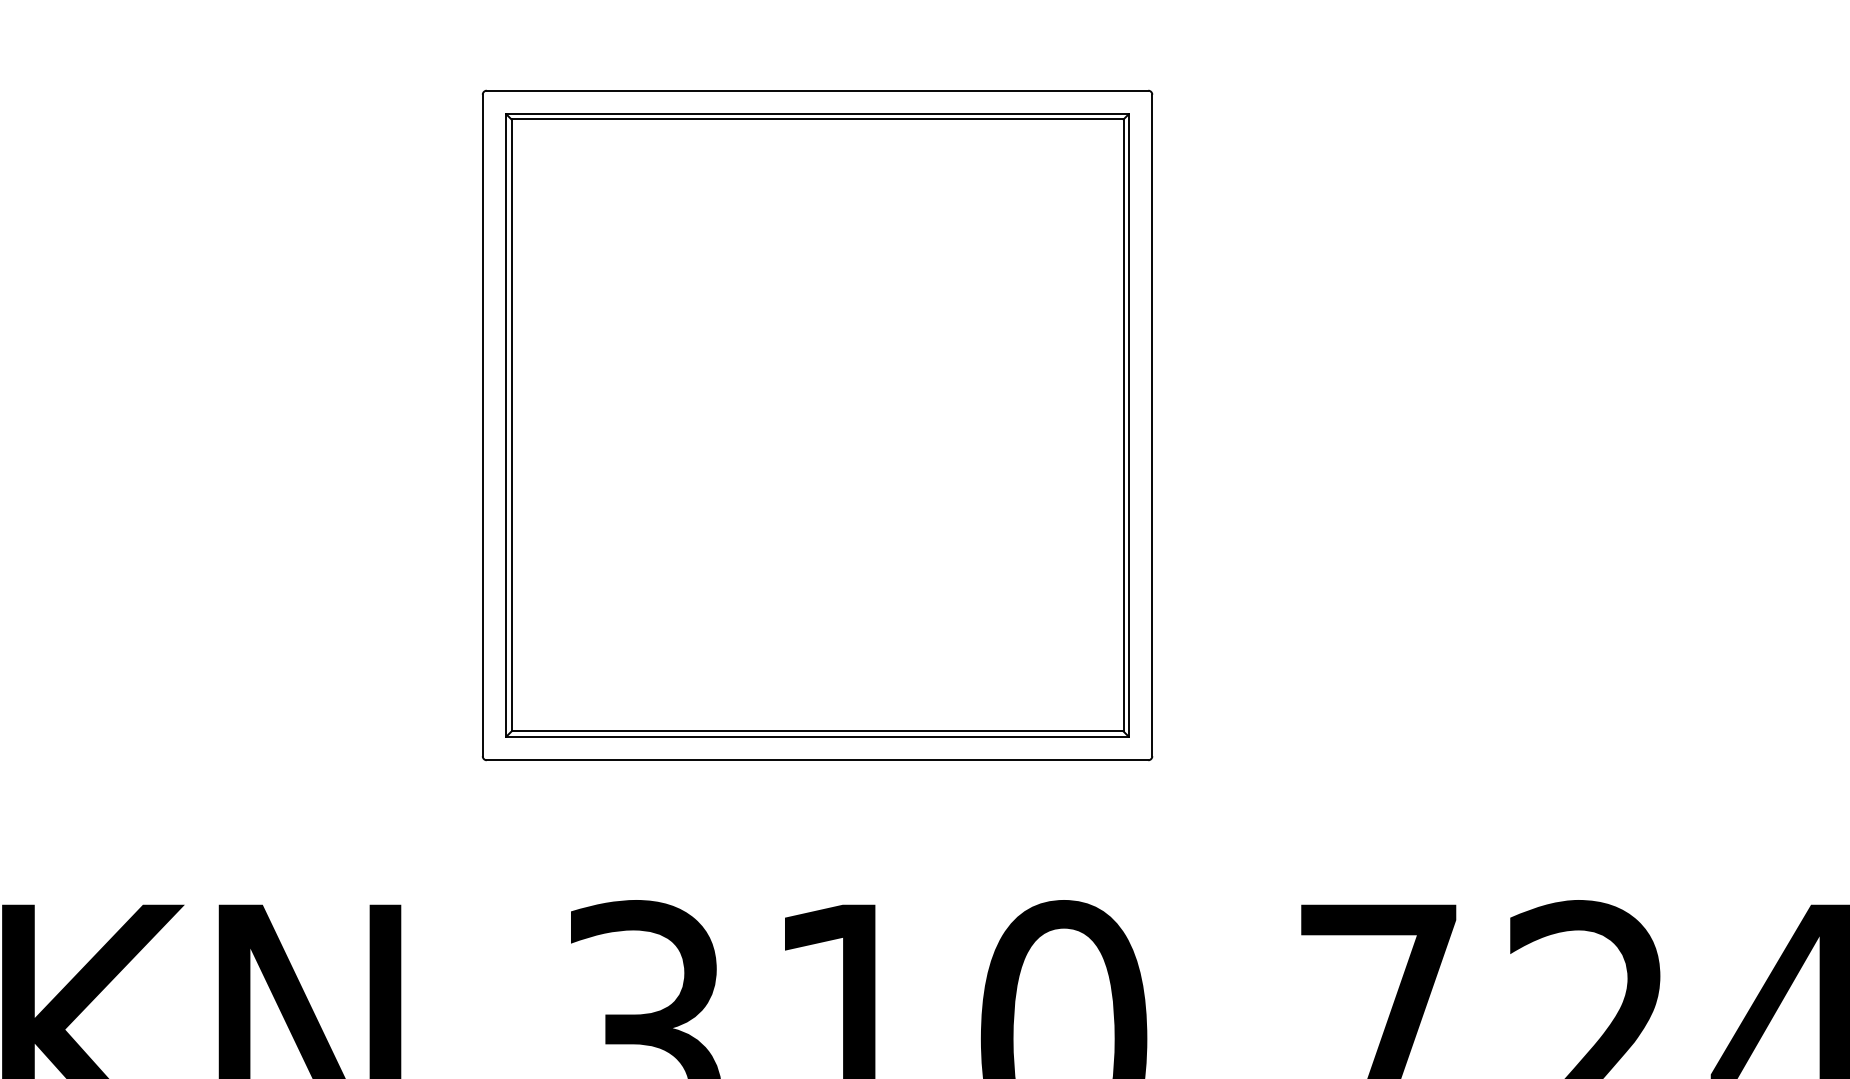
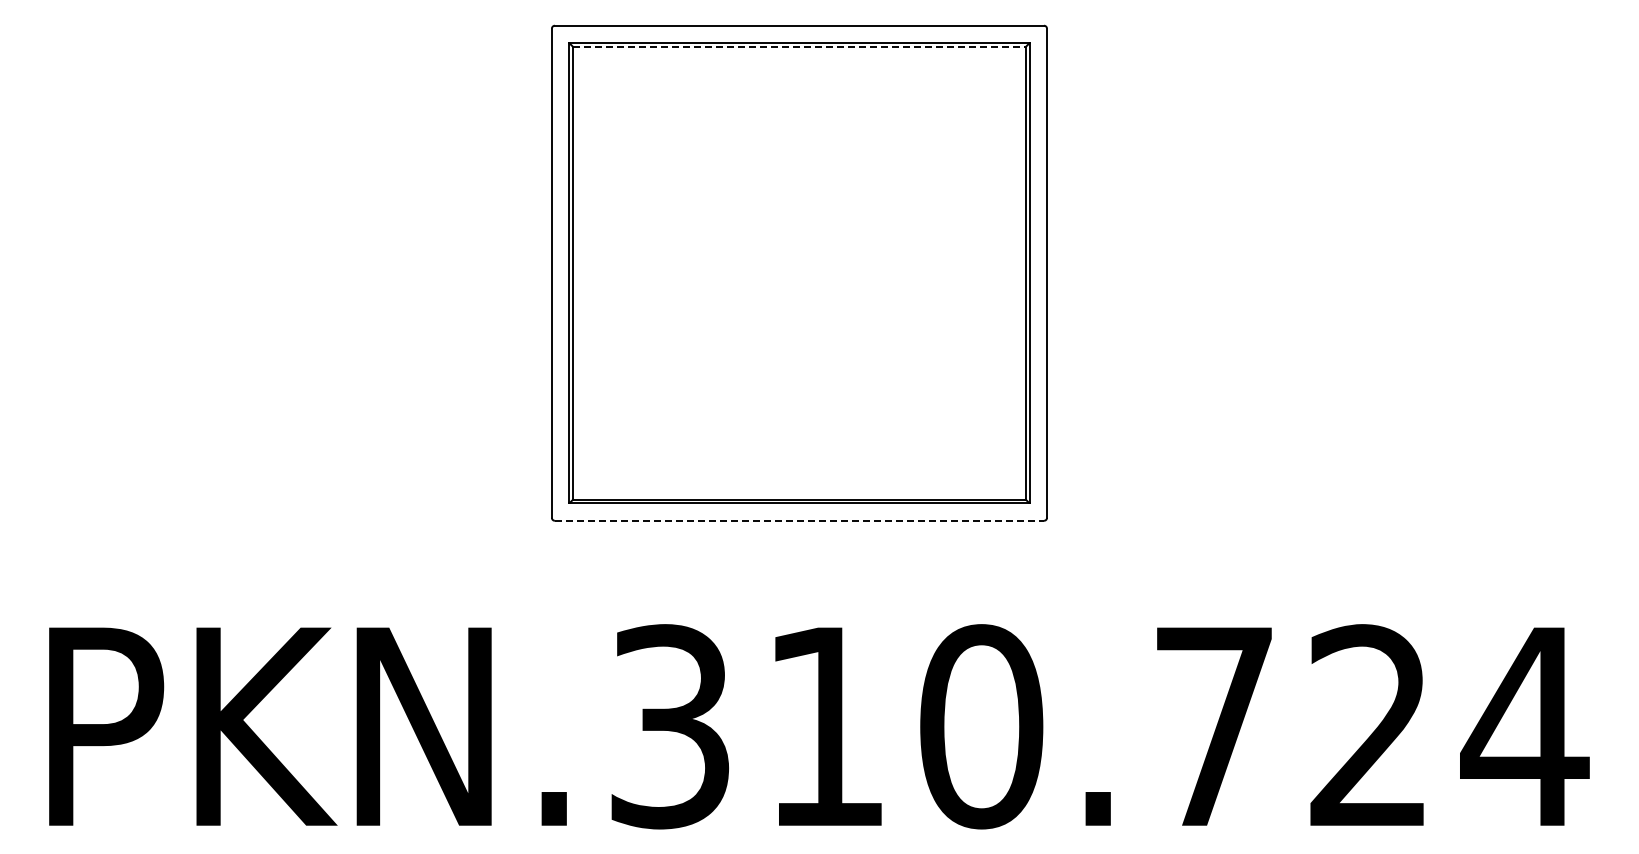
line: (817, 120) -> (799, 47), solid -> dashed
line: (817, 759) -> (799, 520), solid -> dashed

